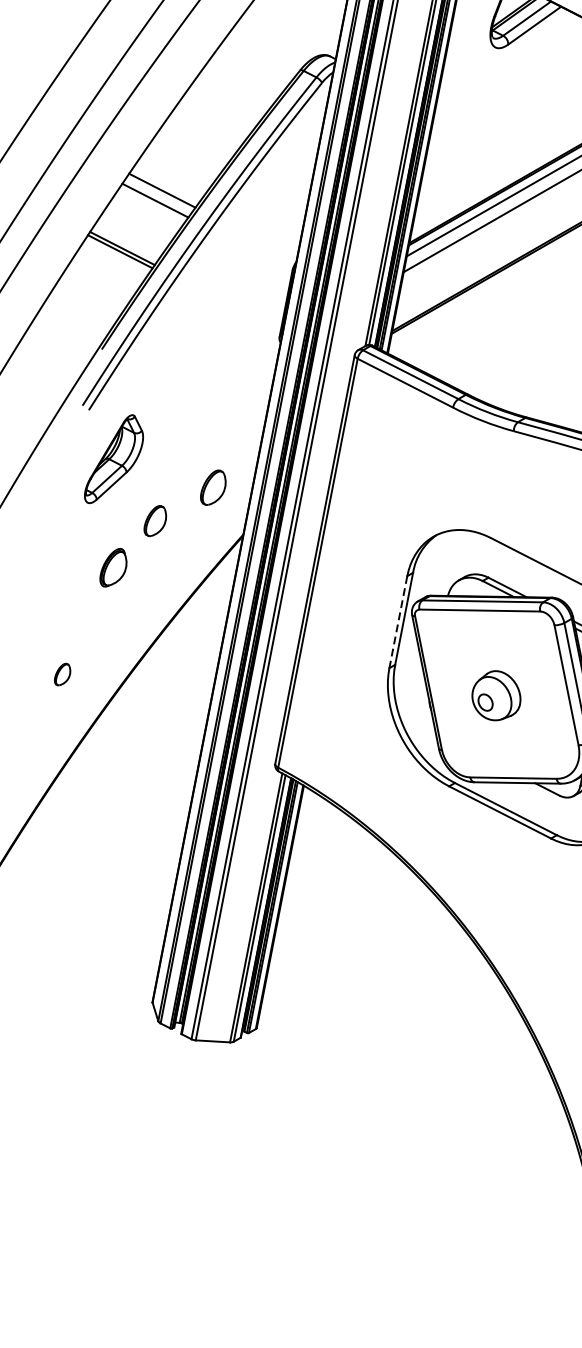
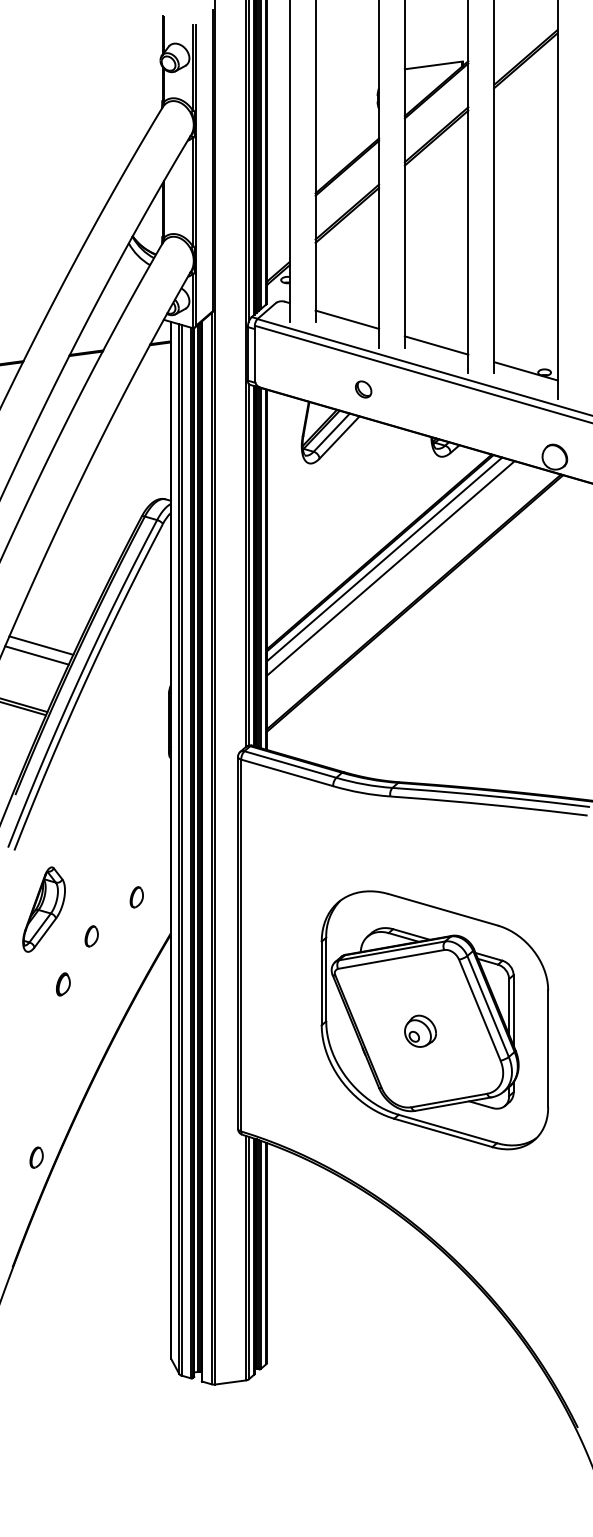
part: (114, 459) -> (43, 909), moved
part: (213, 488) -> (136, 897), size x0.62
part: (155, 521) -> (91, 936), size x0.71
part: (114, 568) -> (63, 984), size x0.62
line: (398, 622) -> (321, 983), dashed -> solid
part: (62, 674) -> (36, 1157), moved
part: (496, 694) -> (420, 1030), size x0.71

